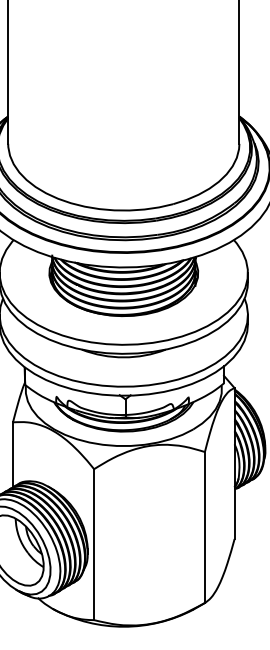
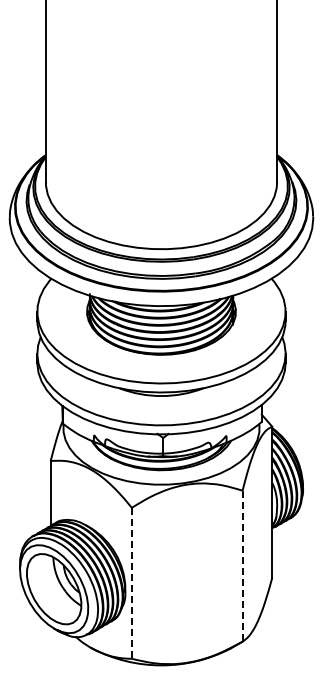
line: (204, 527) -> (242, 566), solid -> dashed
line: (93, 544) -> (131, 583), solid -> dashed

